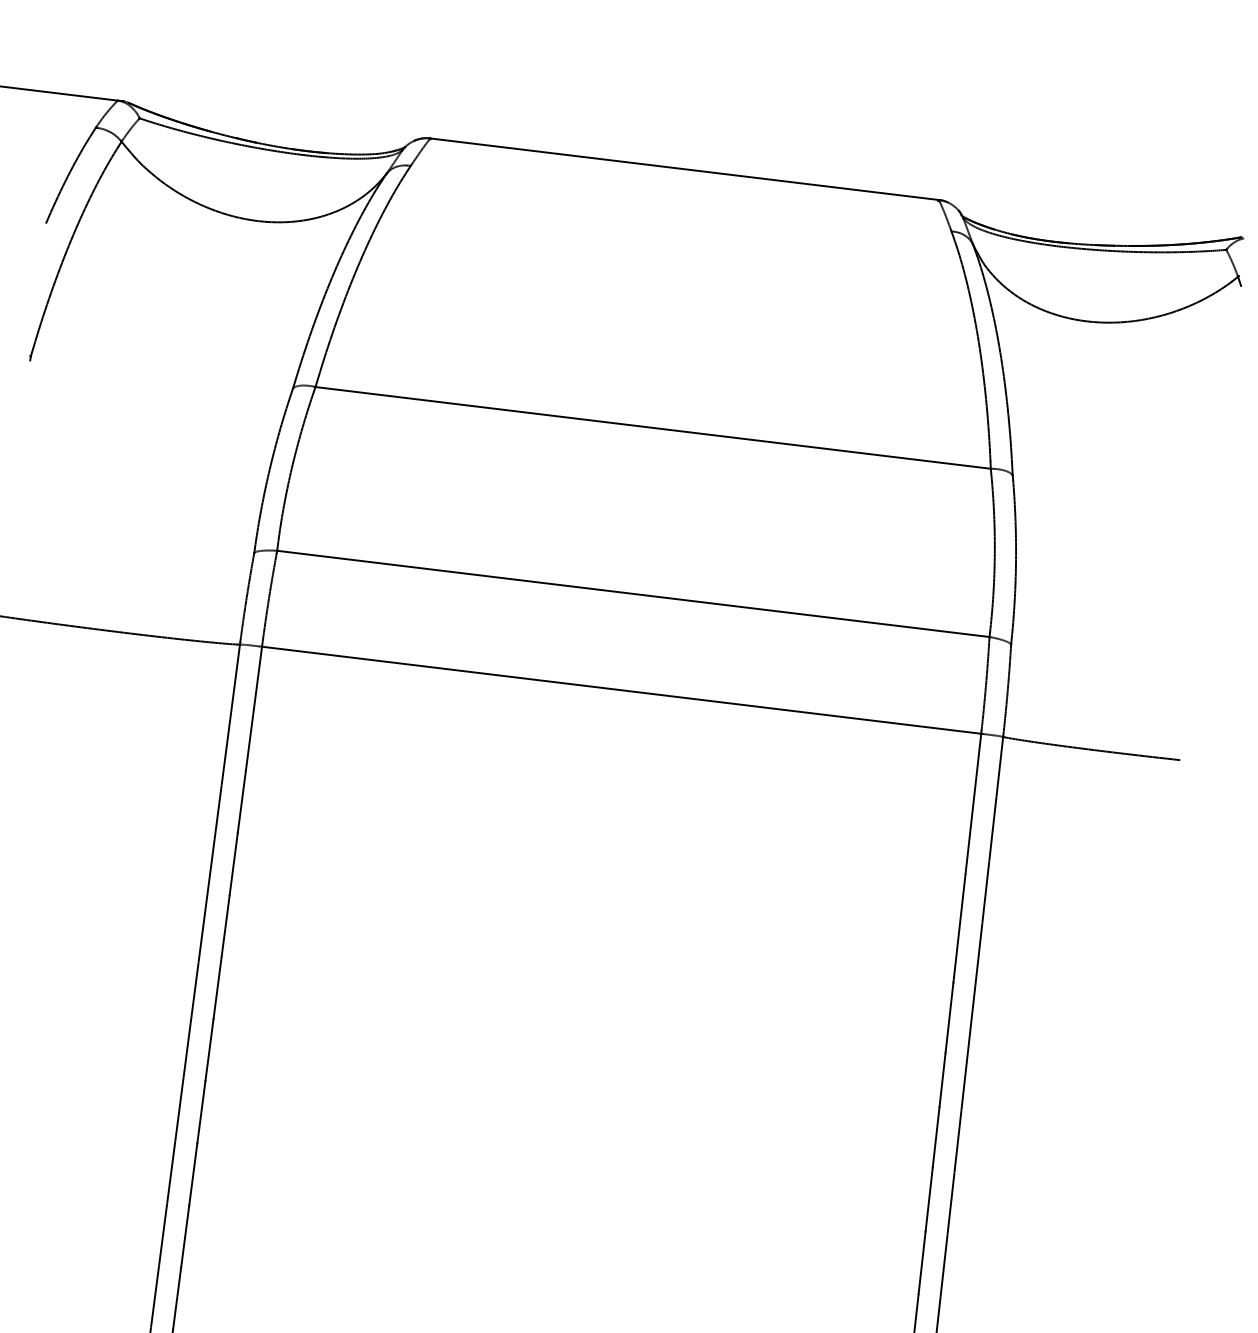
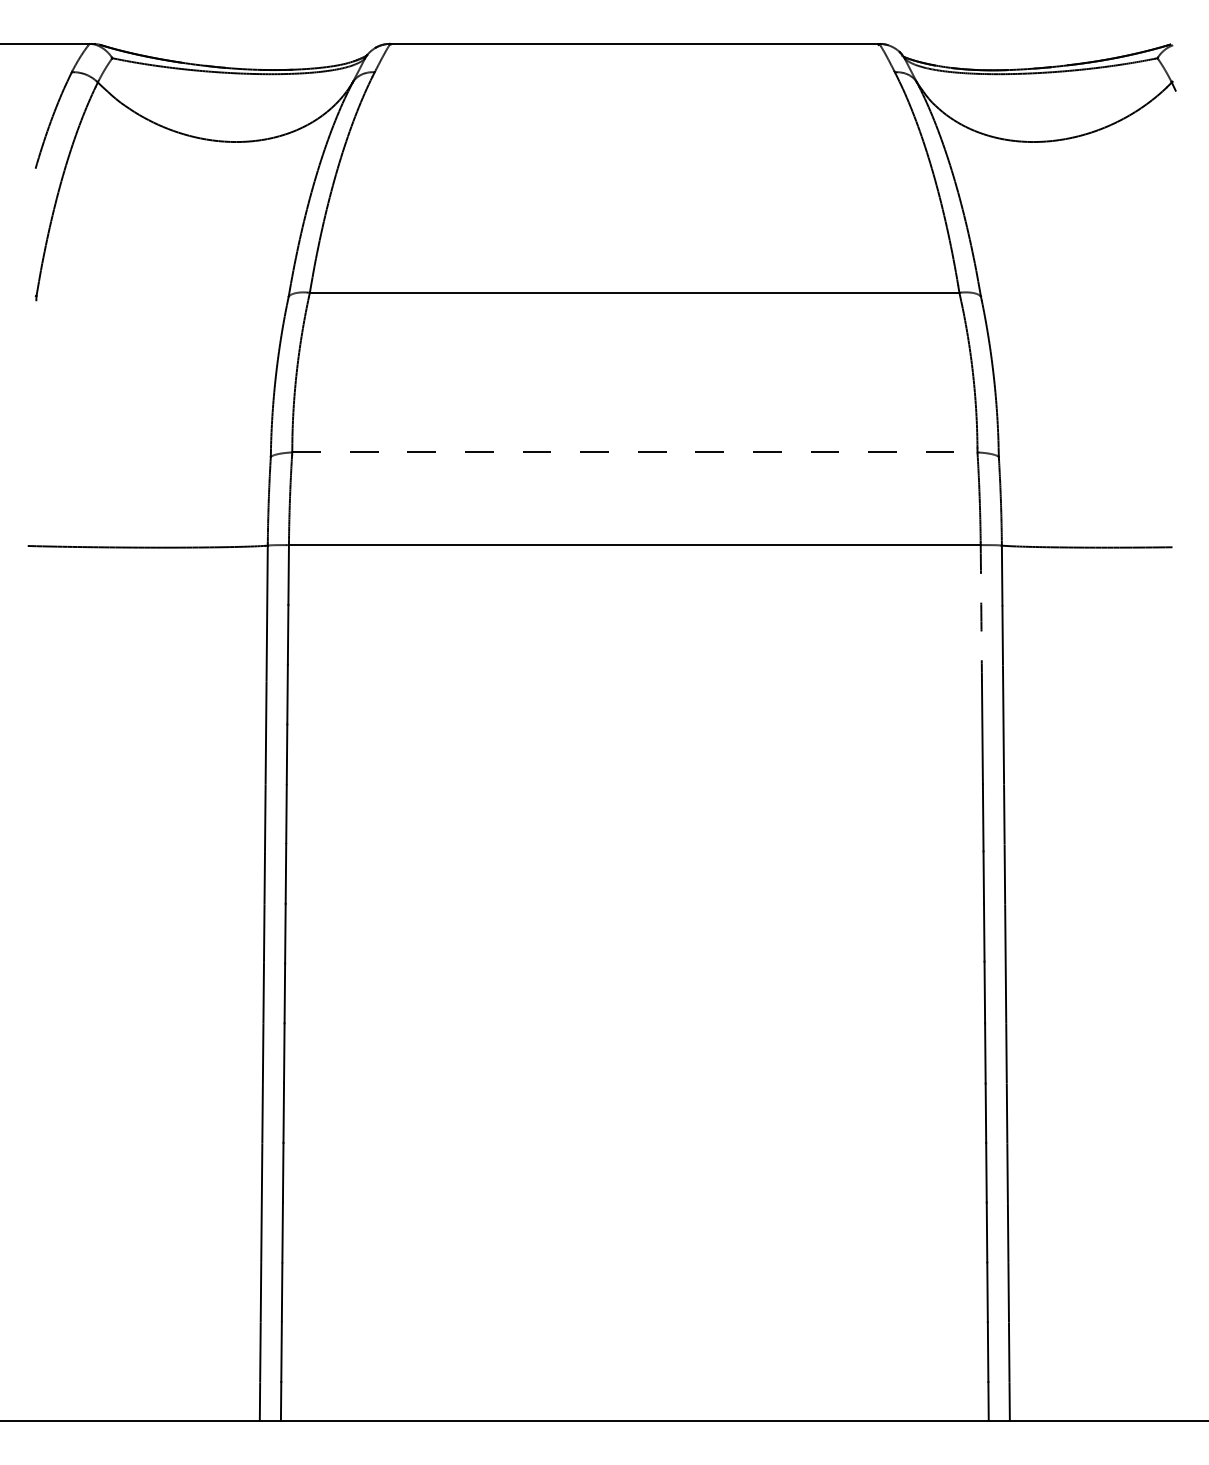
line: (632, 593) -> (634, 452), solid -> dashed
arc: (973, 803) -> (981, 612), solid -> dashed

